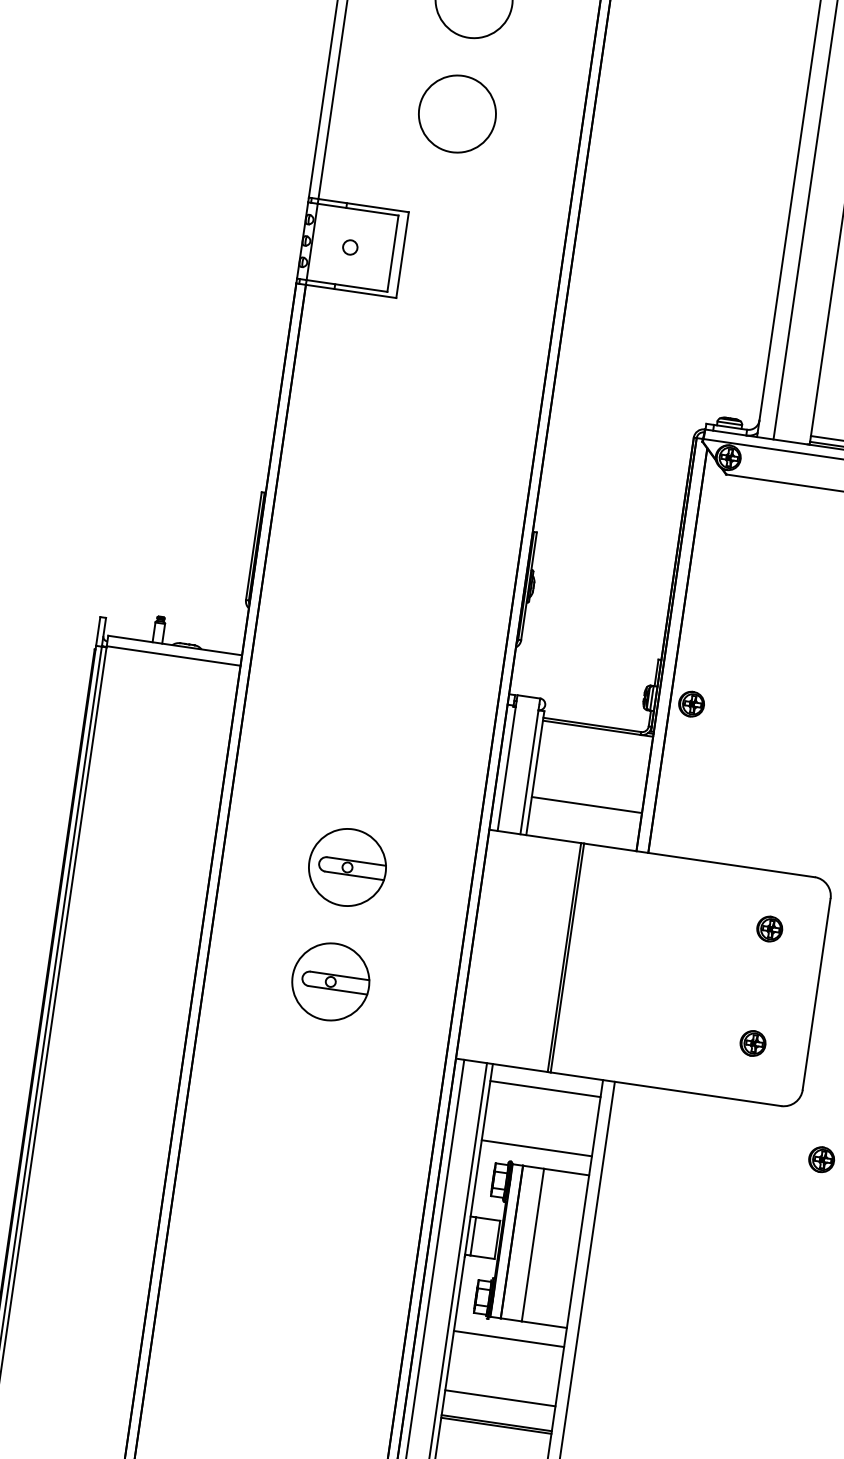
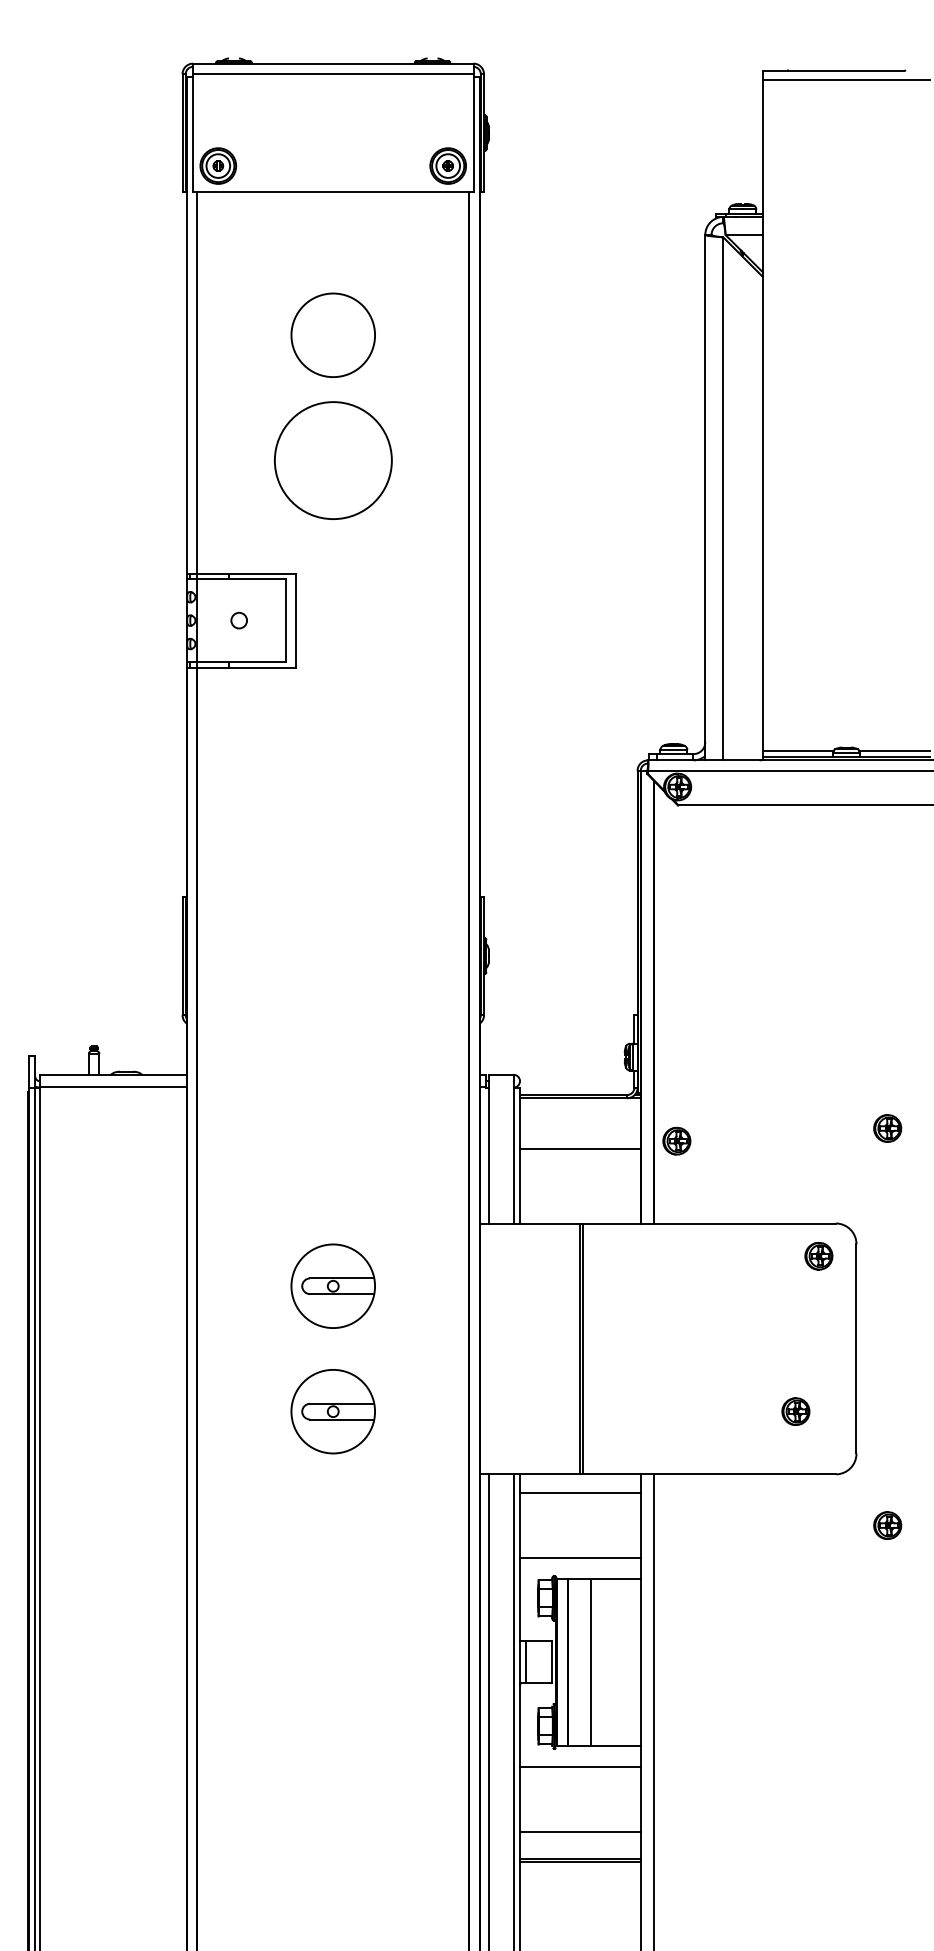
circle: (456, 113) -> (332, 460), size x1.4
part: (691, 703) -> (676, 1140), moved
line: (587, 804) -> (580, 1148), moved
part: (769, 929) -> (818, 1256), moved

